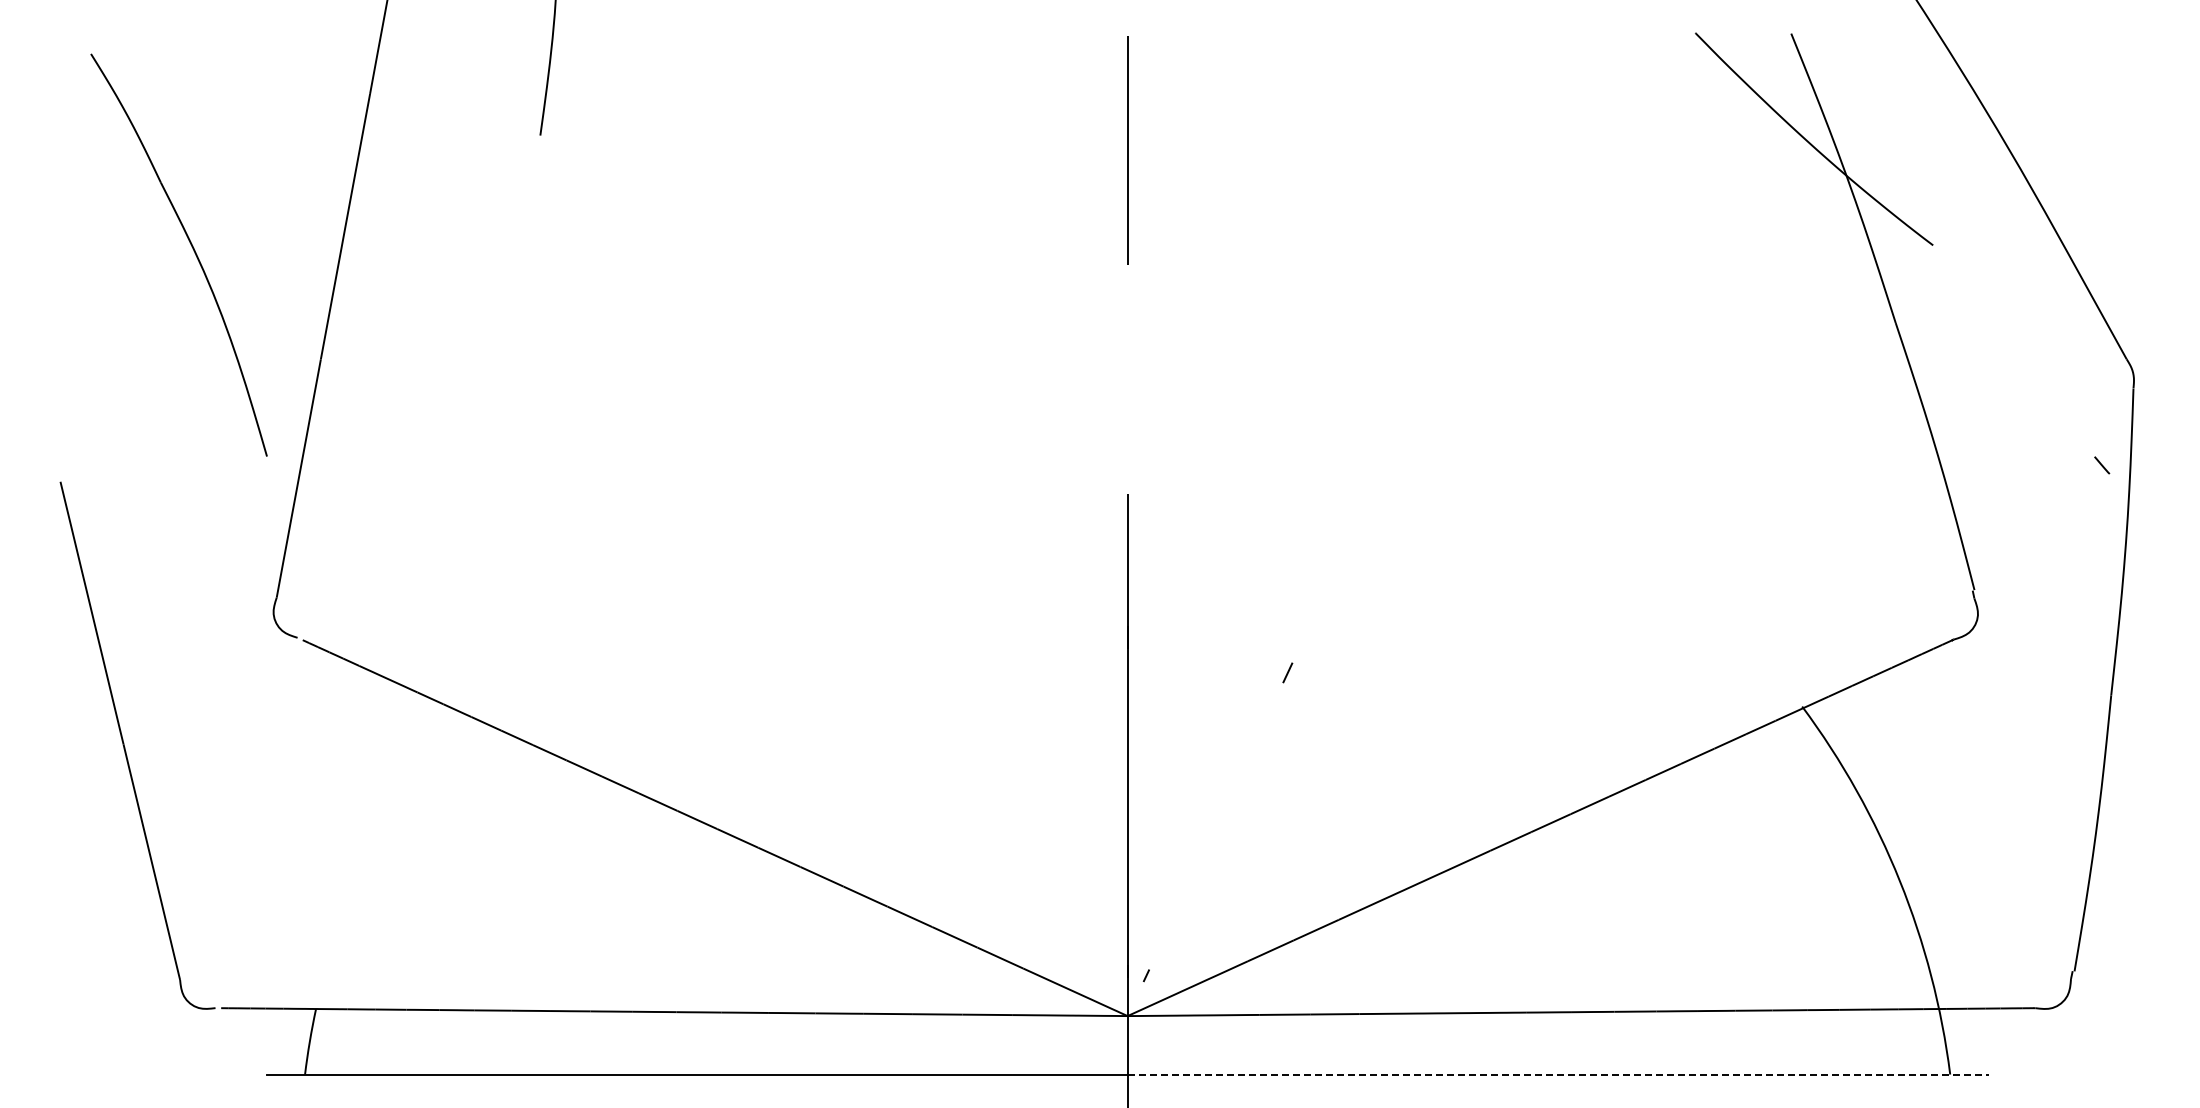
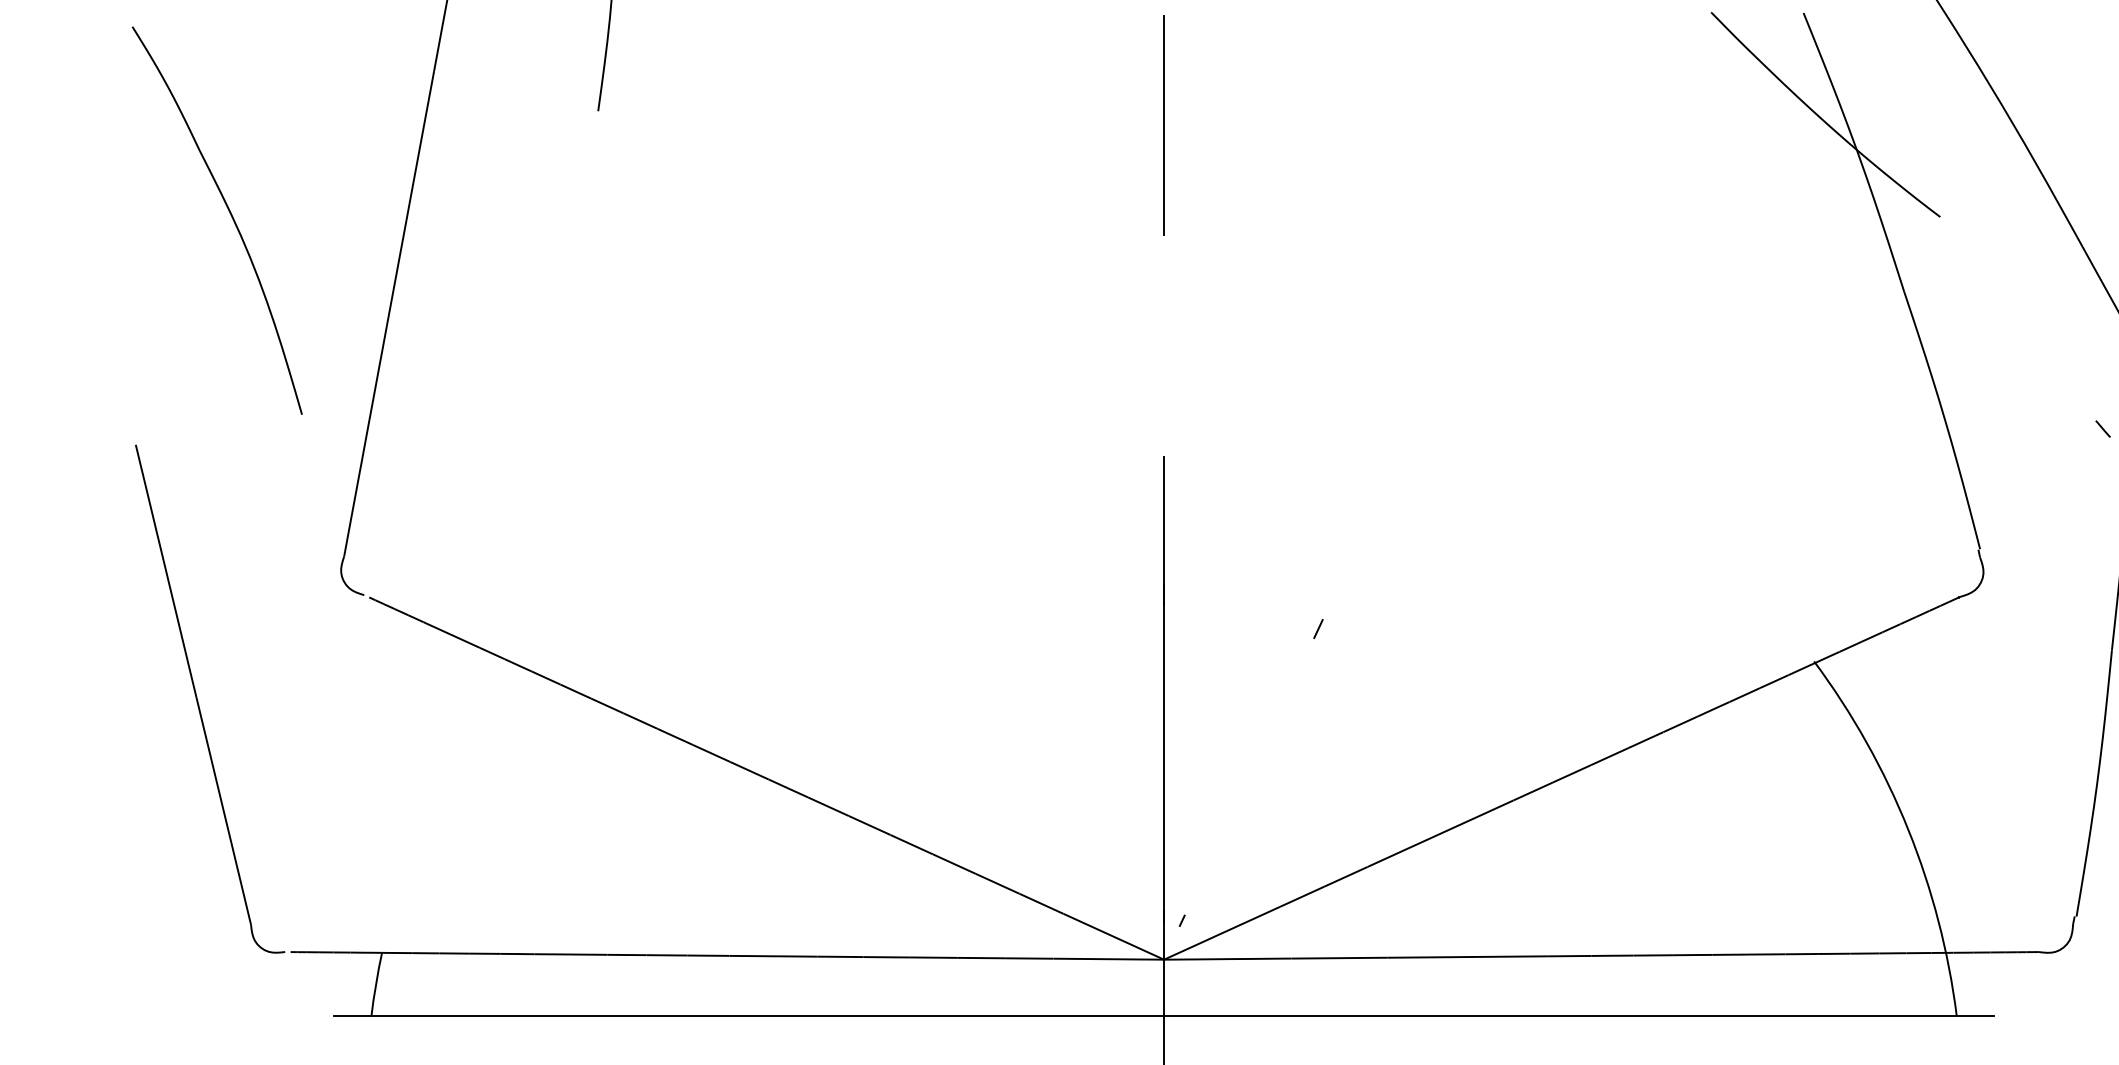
part: (192, 249) -> (230, 215), moved
line: (1558, 1074) -> (1579, 1015), dashed -> solid

